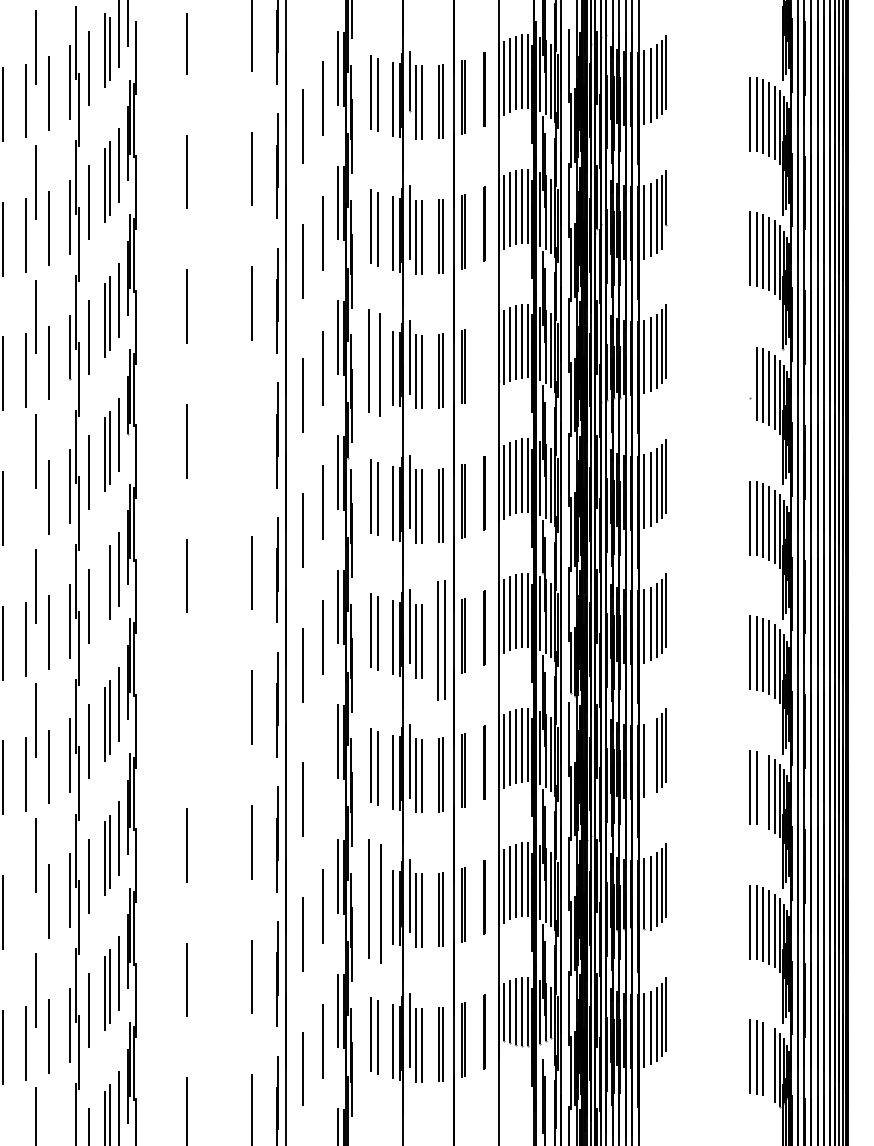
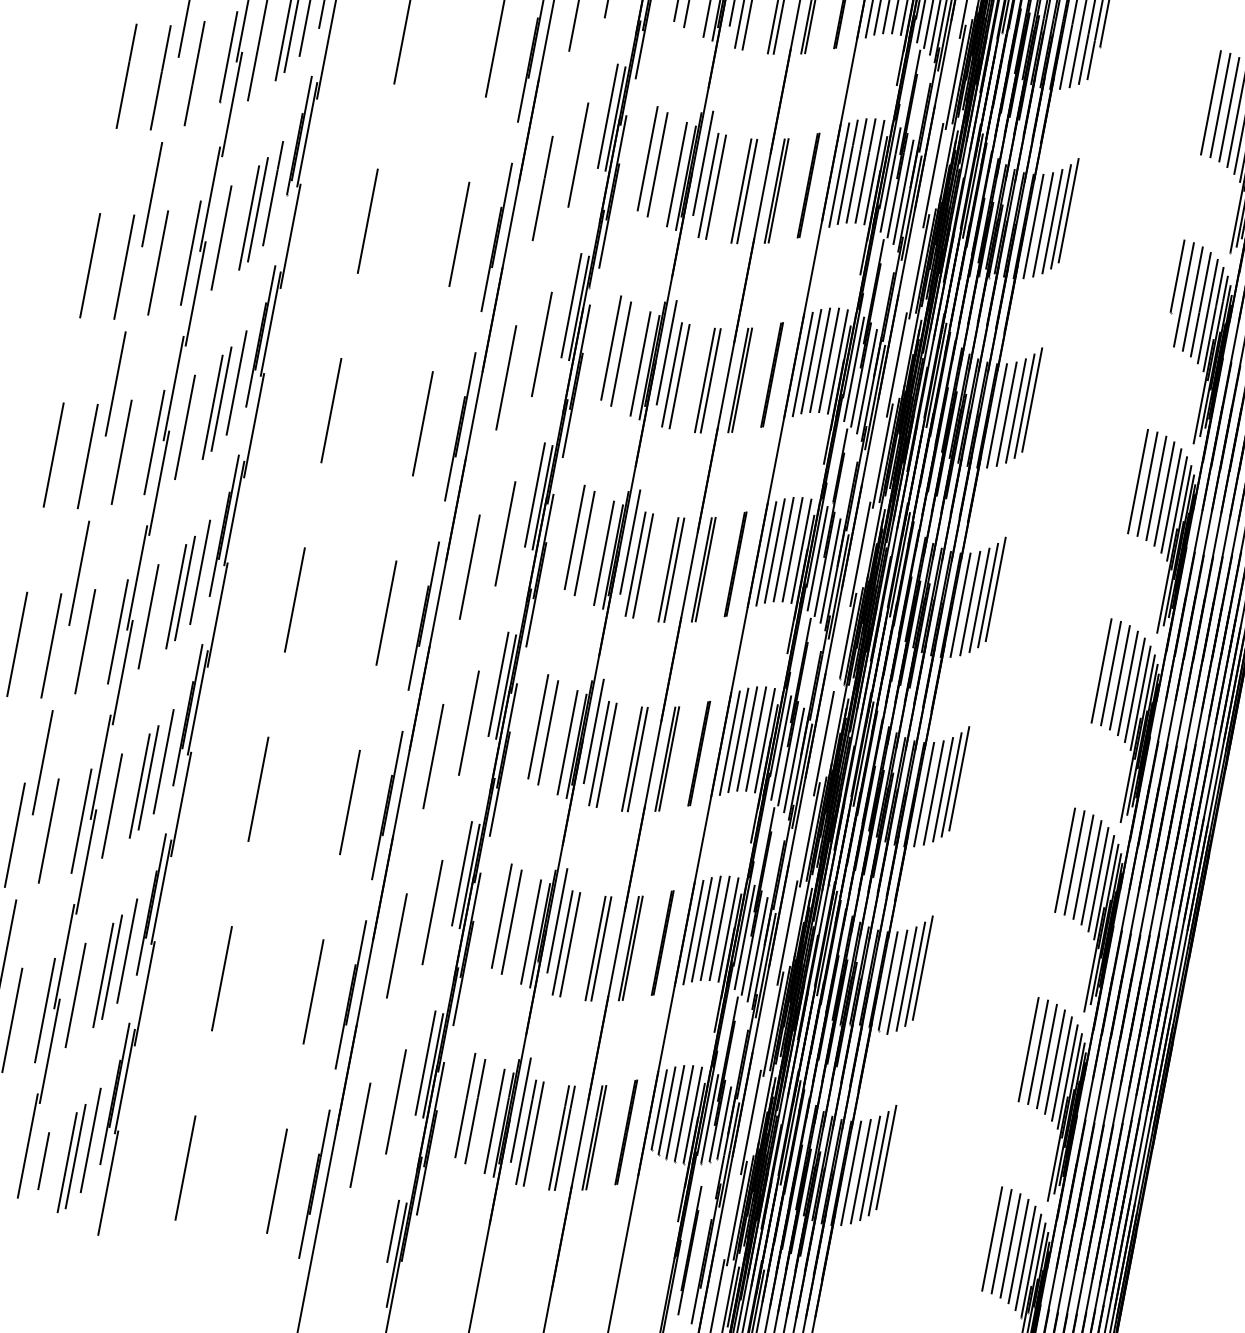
line: (484, 358) -> (808, 185), added
part: (374, 362) -> (652, 161), size x0.71
line: (749, 372) -> (1177, 276), added
line: (251, 437) -> (459, 233), added
line: (26, 504) -> (124, 266), added
line: (105, 589) -> (212, 407), added
part: (440, 640) -> (670, 569), size x0.62
line: (186, 710) -> (293, 599), added
line: (650, 758) -> (933, 792), added
line: (322, 772) -> (468, 723), added
line: (763, 789) -> (1083, 866), added
part: (374, 901) -> (506, 919), size x0.62
line: (26, 908) -> (15, 834), added
line: (769, 1061) -> (1018, 1251), added

